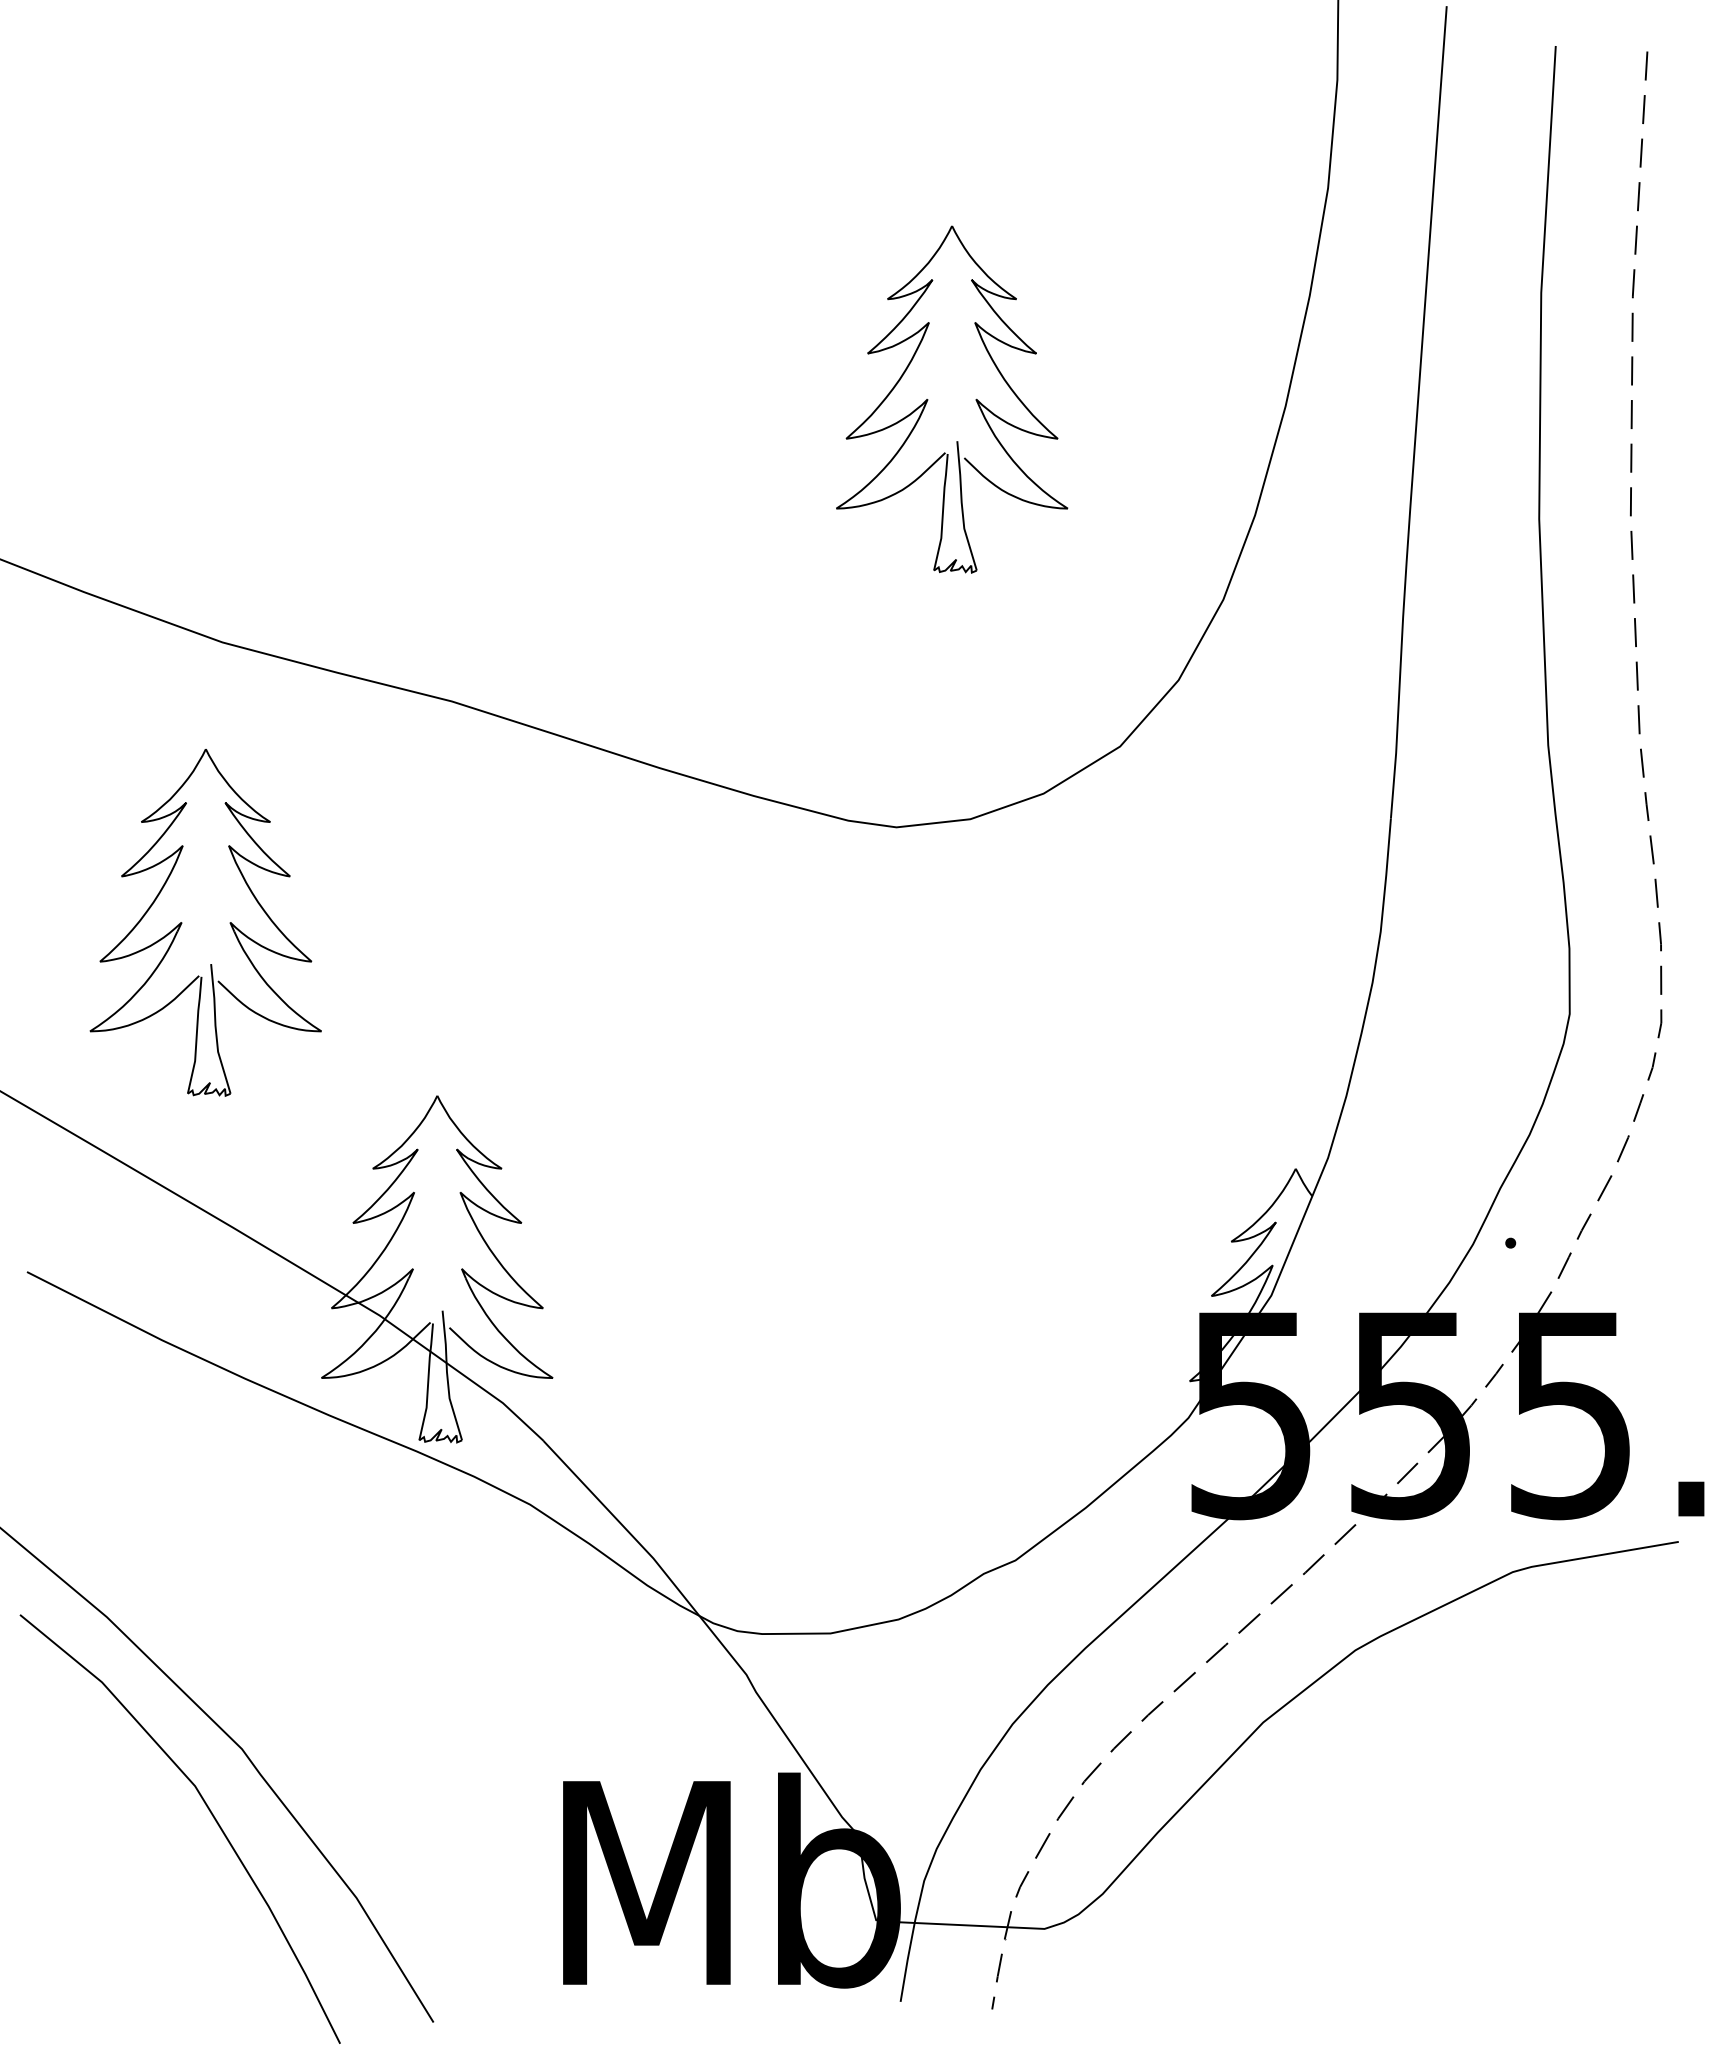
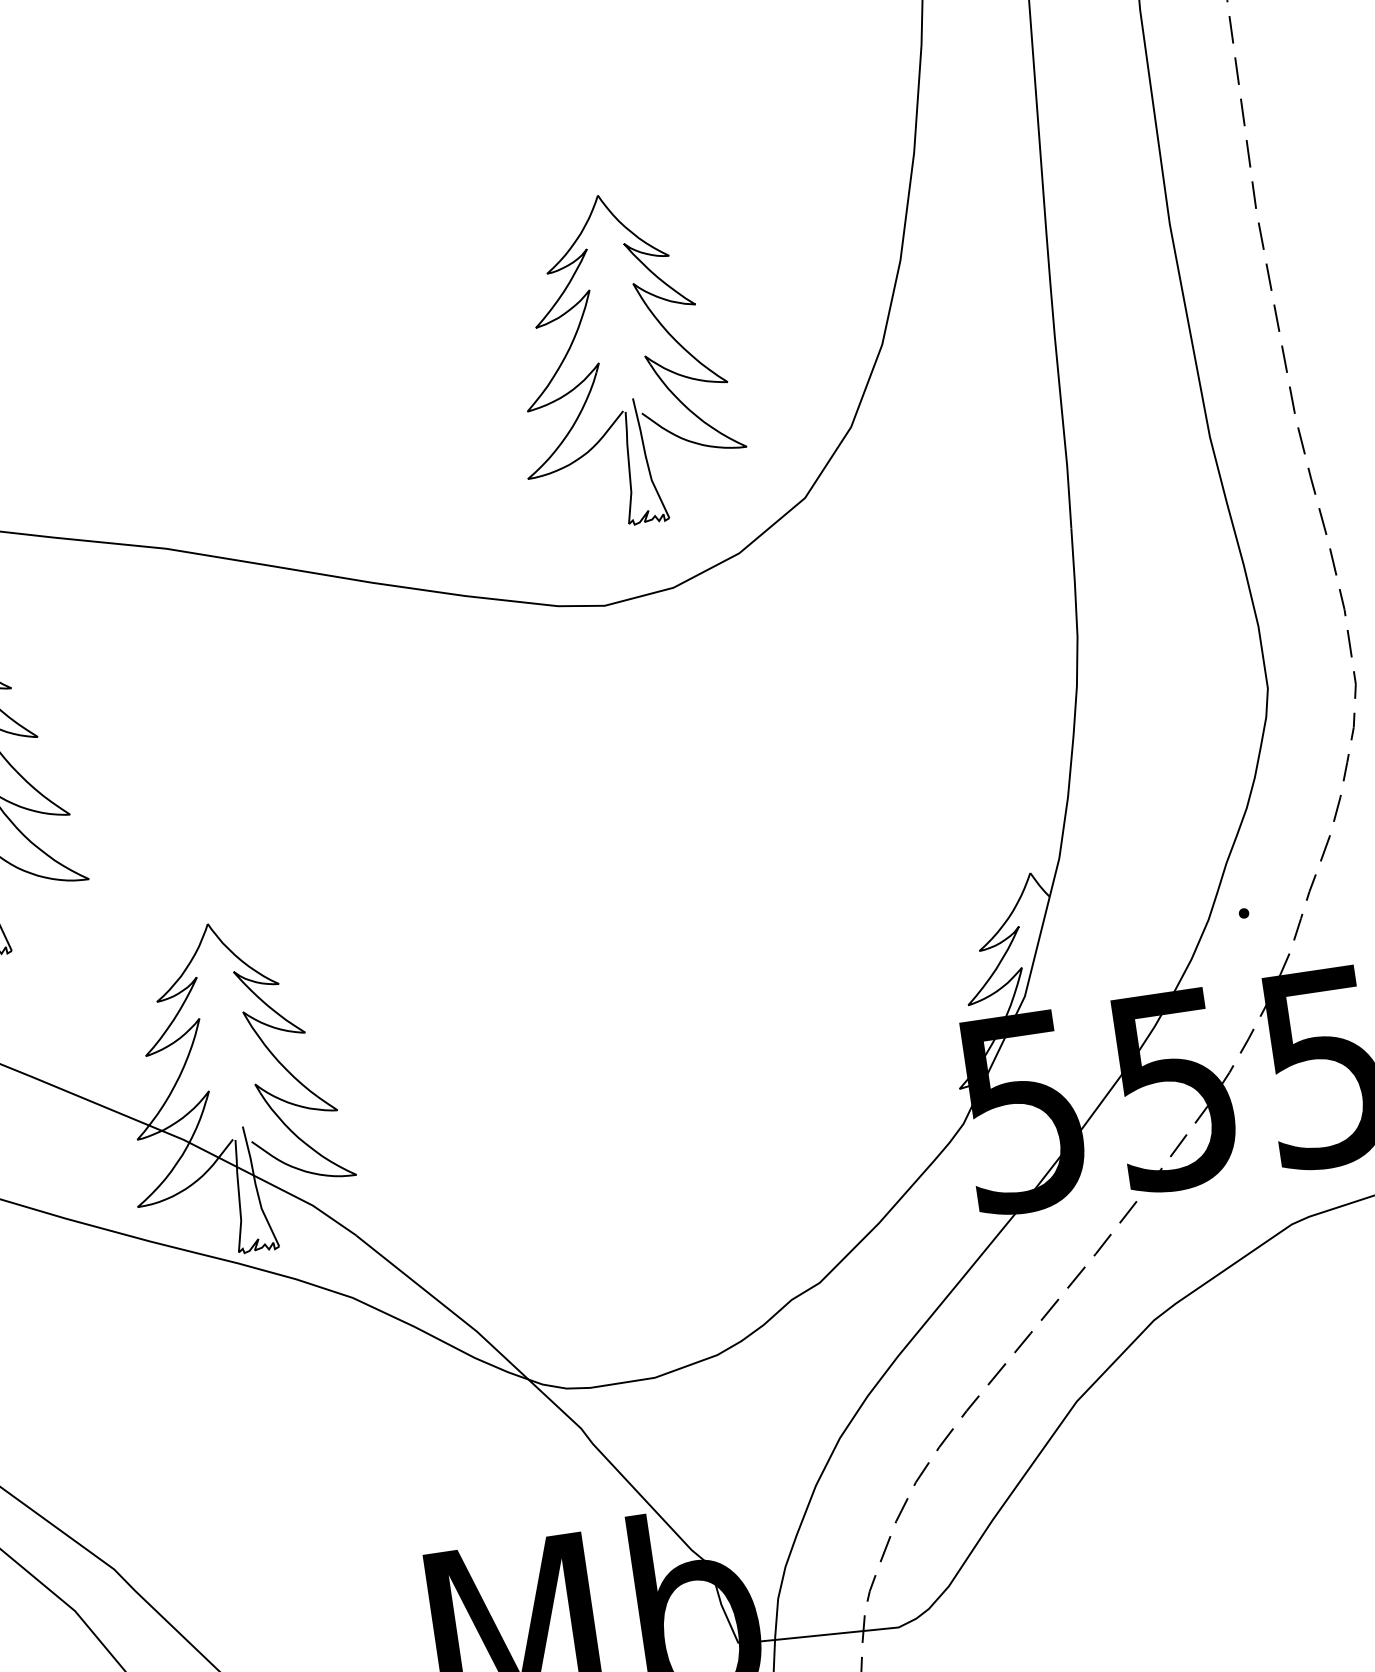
part: (975, 399) -> (644, 356), moved

